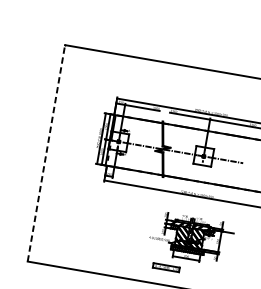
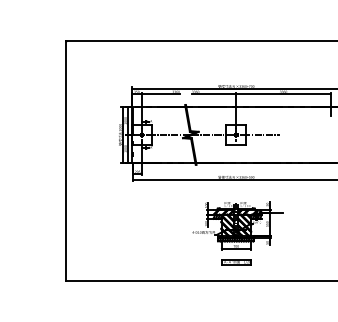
line: (46, 152) -> (65, 160), dashed -> solid
part: (166, 268) -> (236, 262), moved

